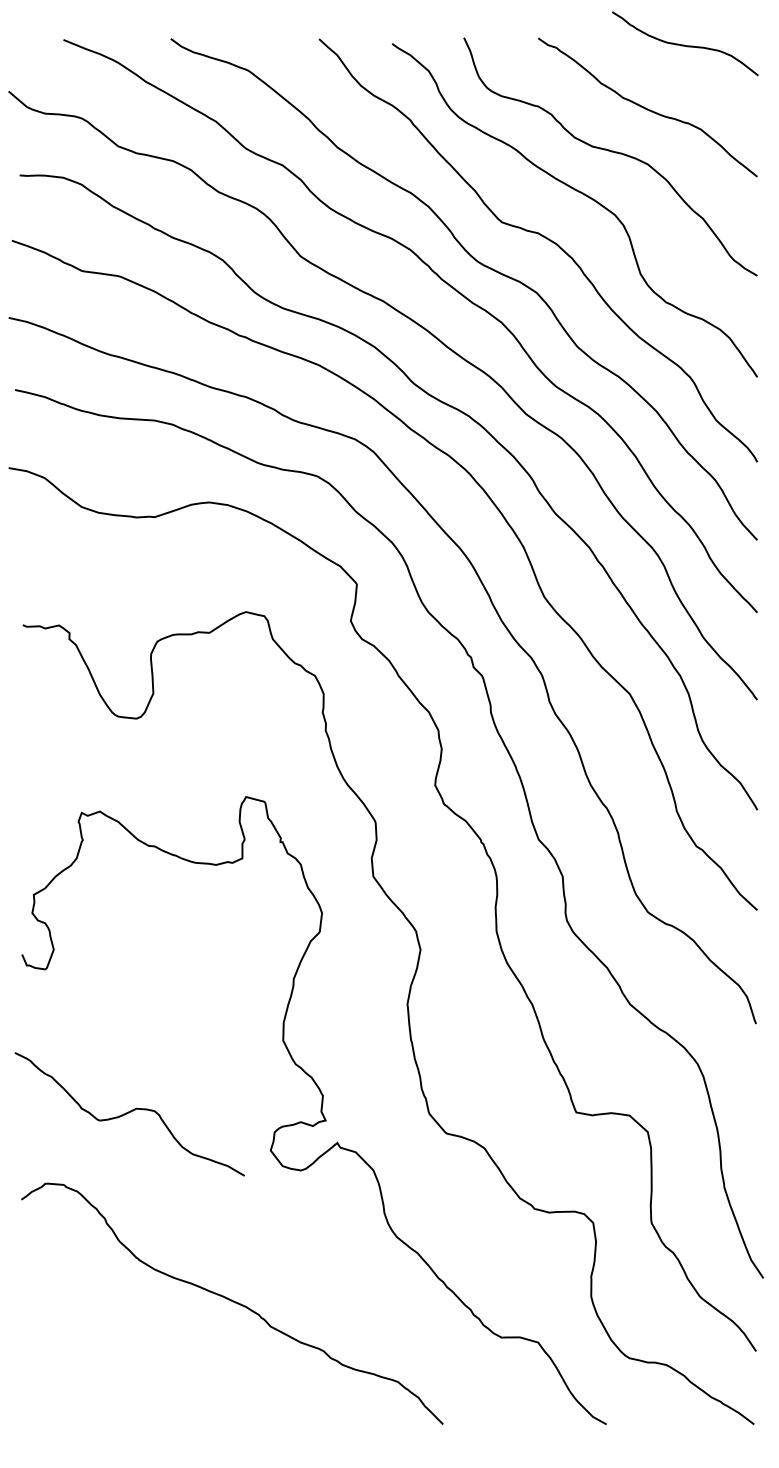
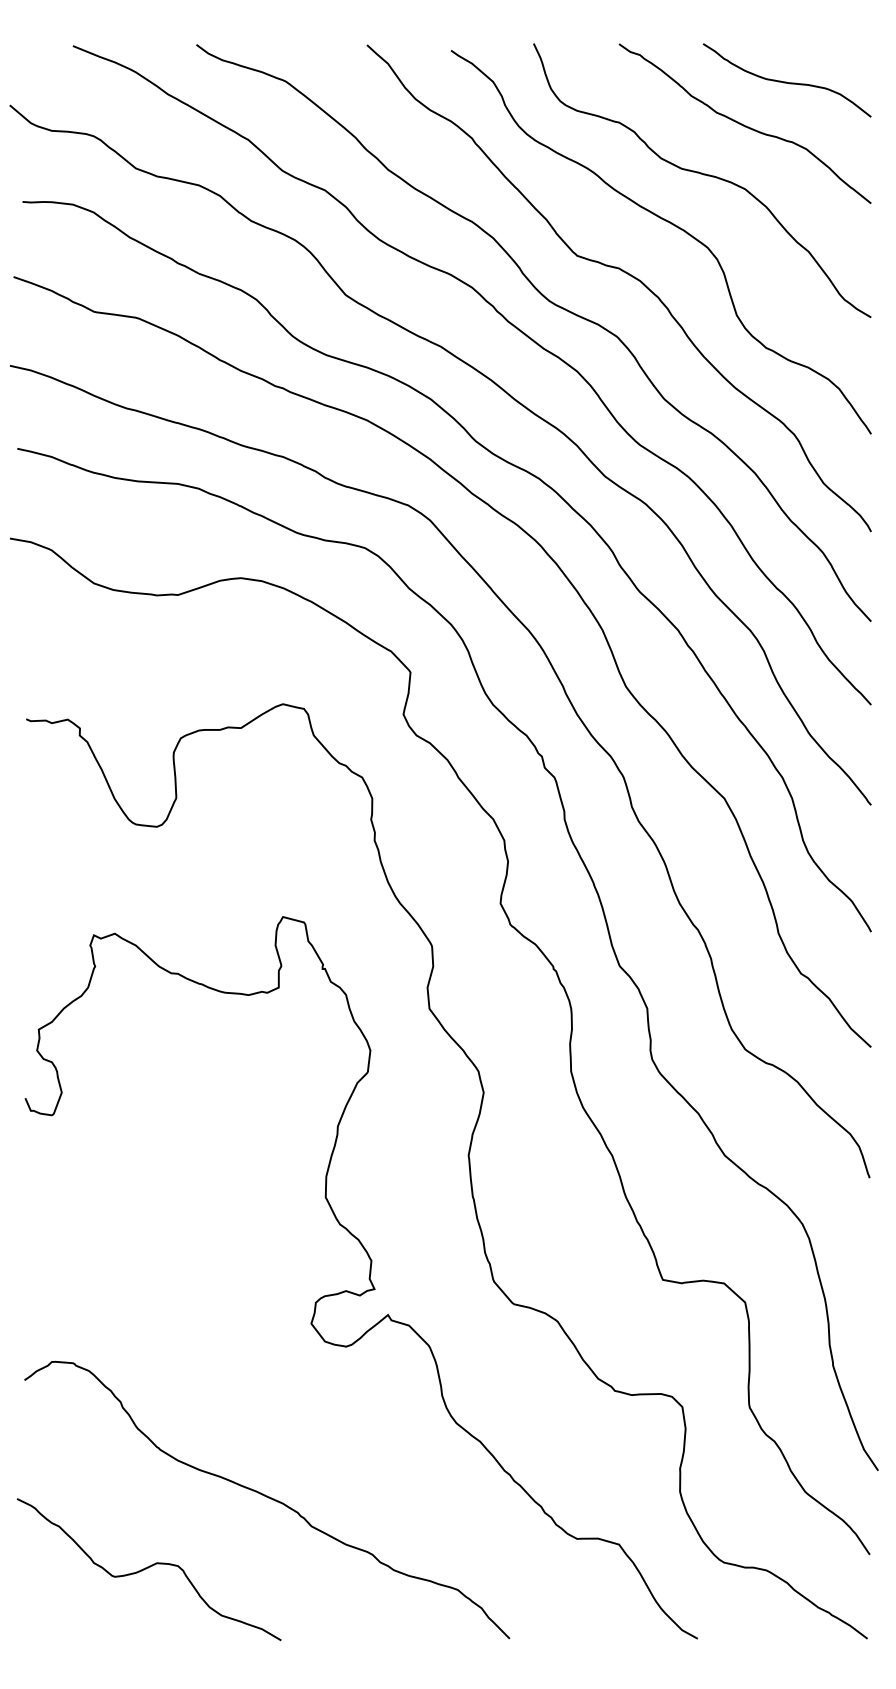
curve: (684, 44) -> (786, 81), moved
curve: (129, 1113) -> (148, 1568), moved

